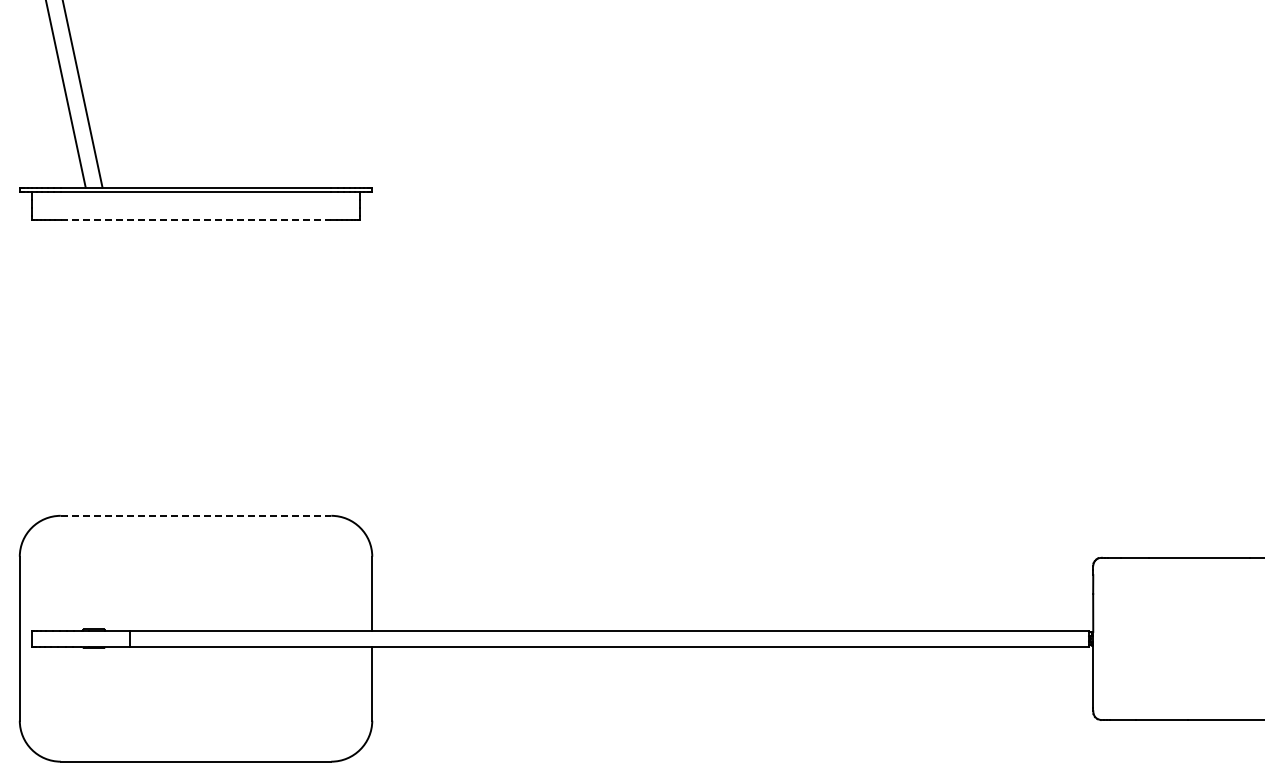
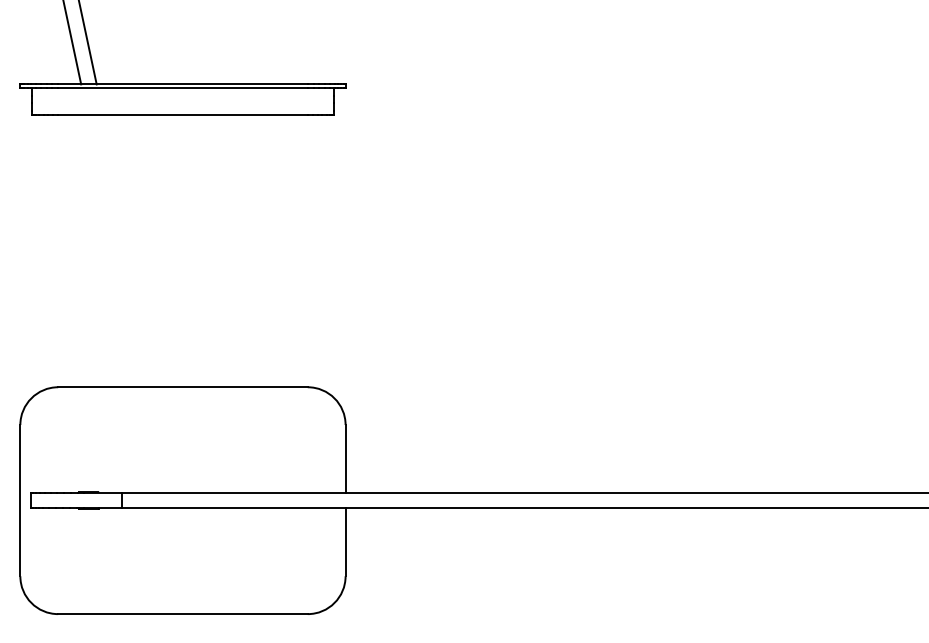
line: (196, 220) -> (183, 114), dashed -> solid
line: (196, 515) -> (183, 386), dashed -> solid

